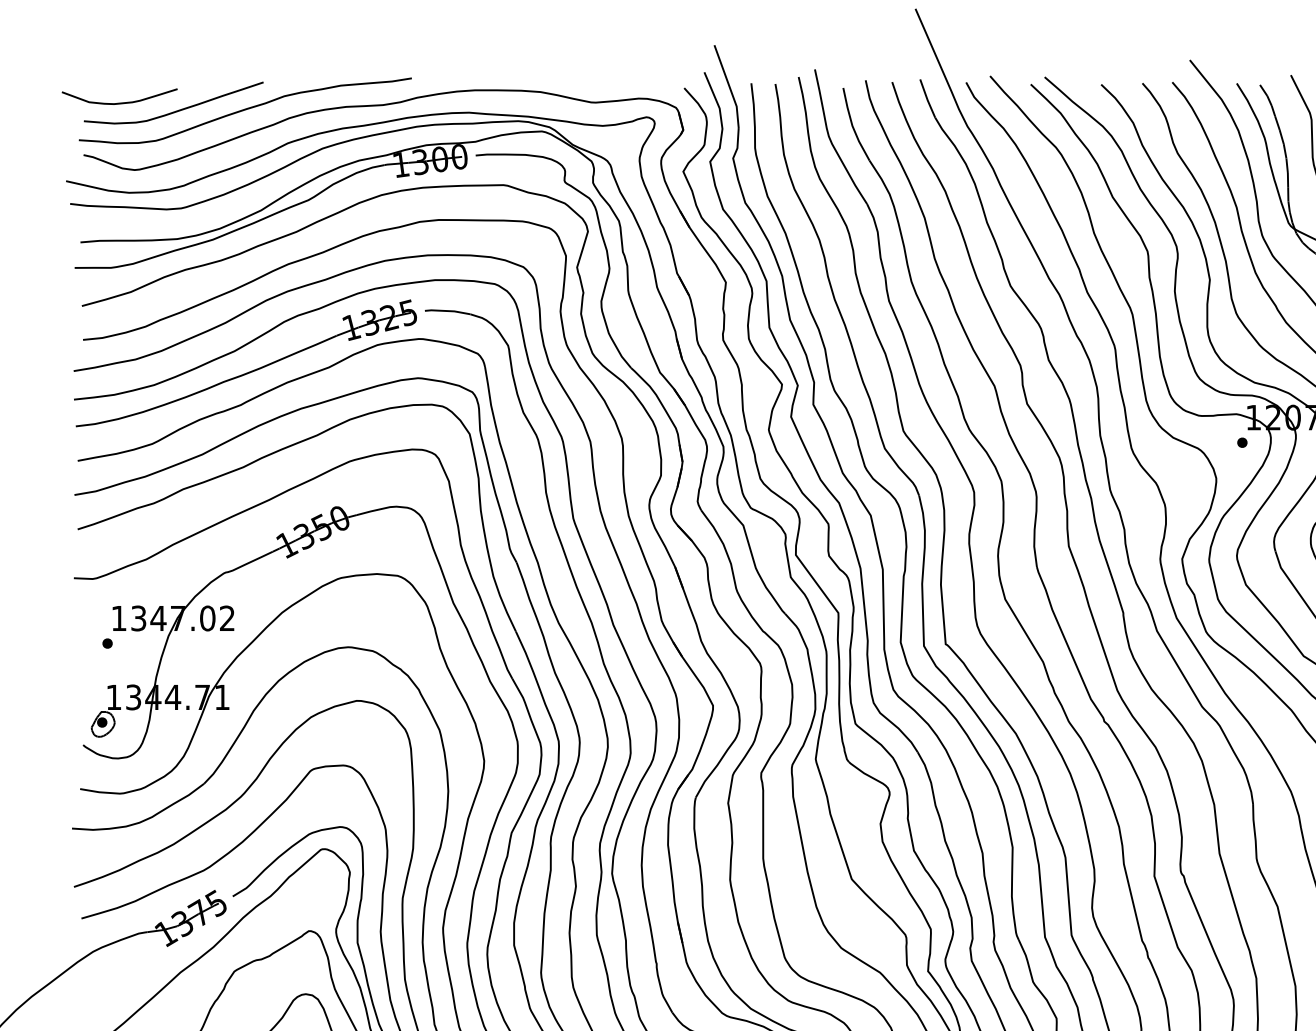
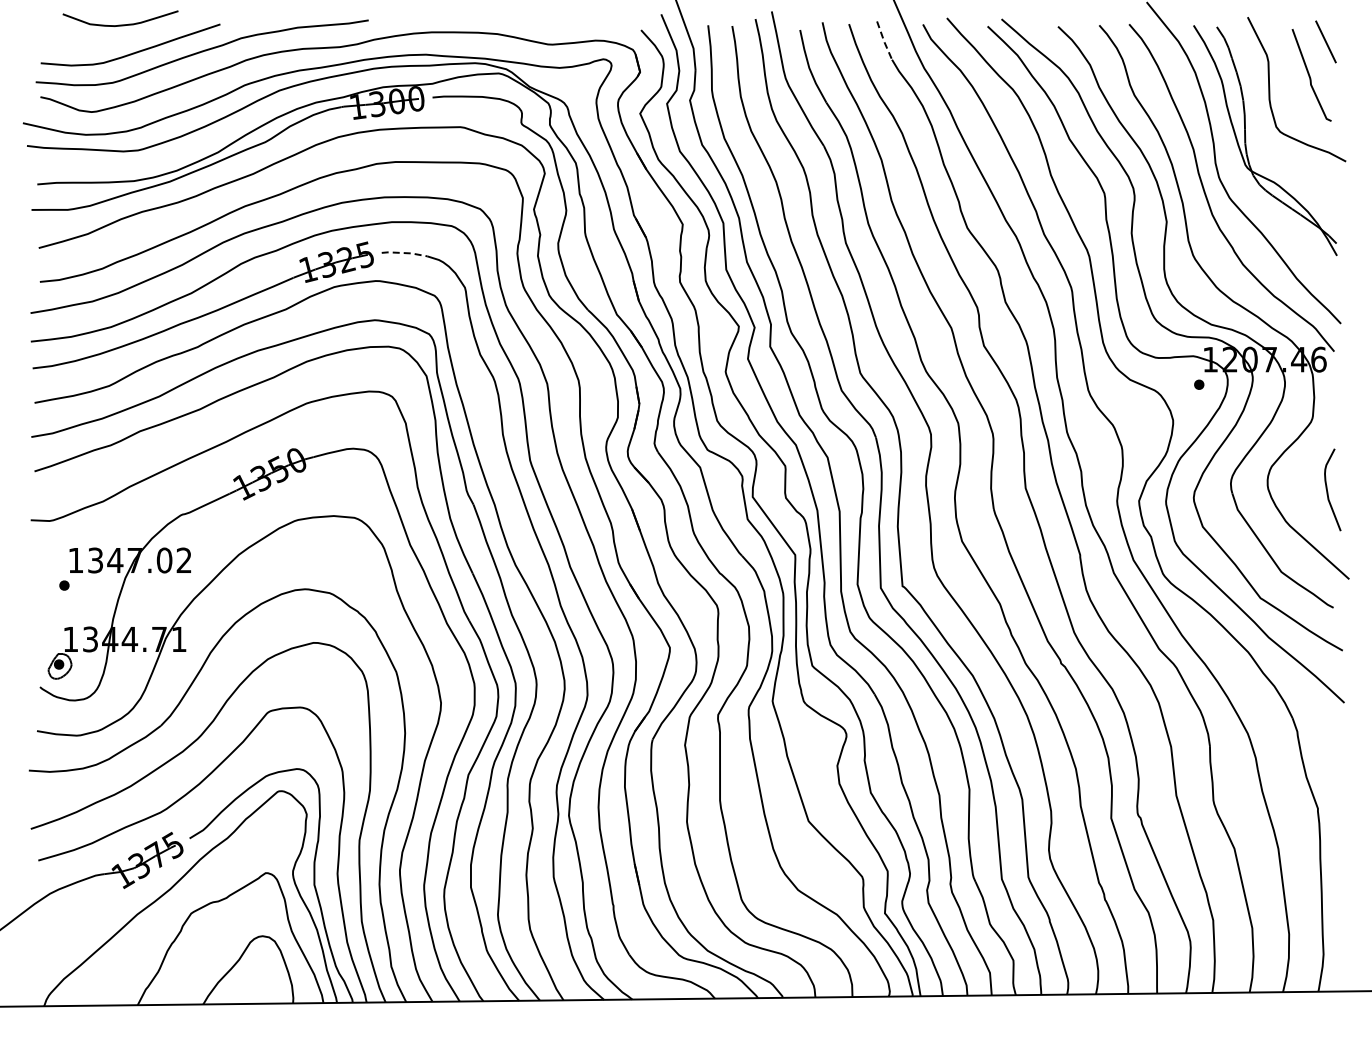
line: (927, 99) -> (884, 41), solid -> dashed
curve: (119, 102) -> (120, 24), moved
line: (447, 311) -> (404, 253), solid -> dashed

